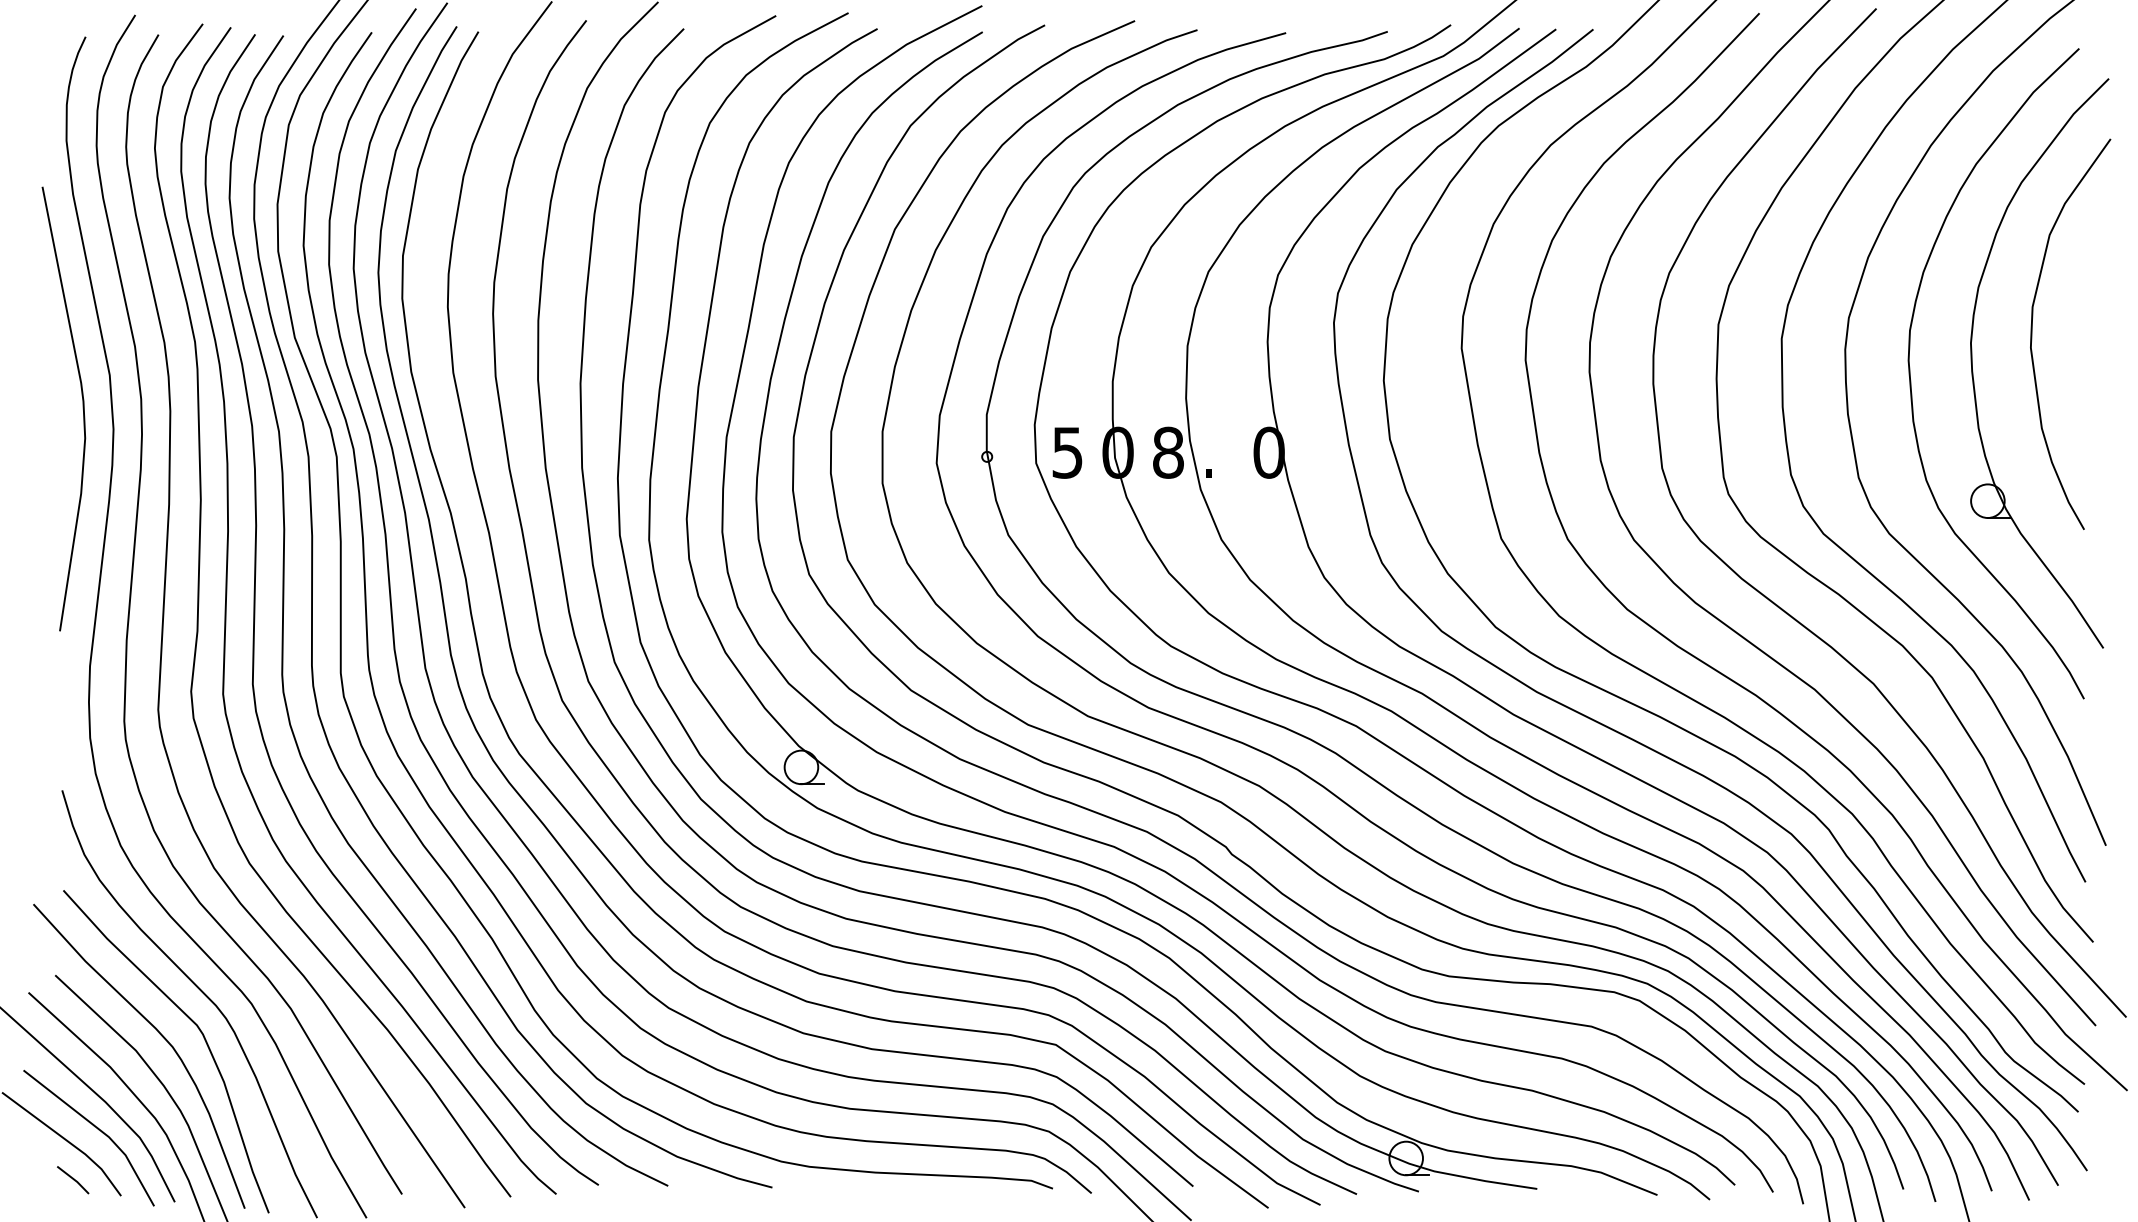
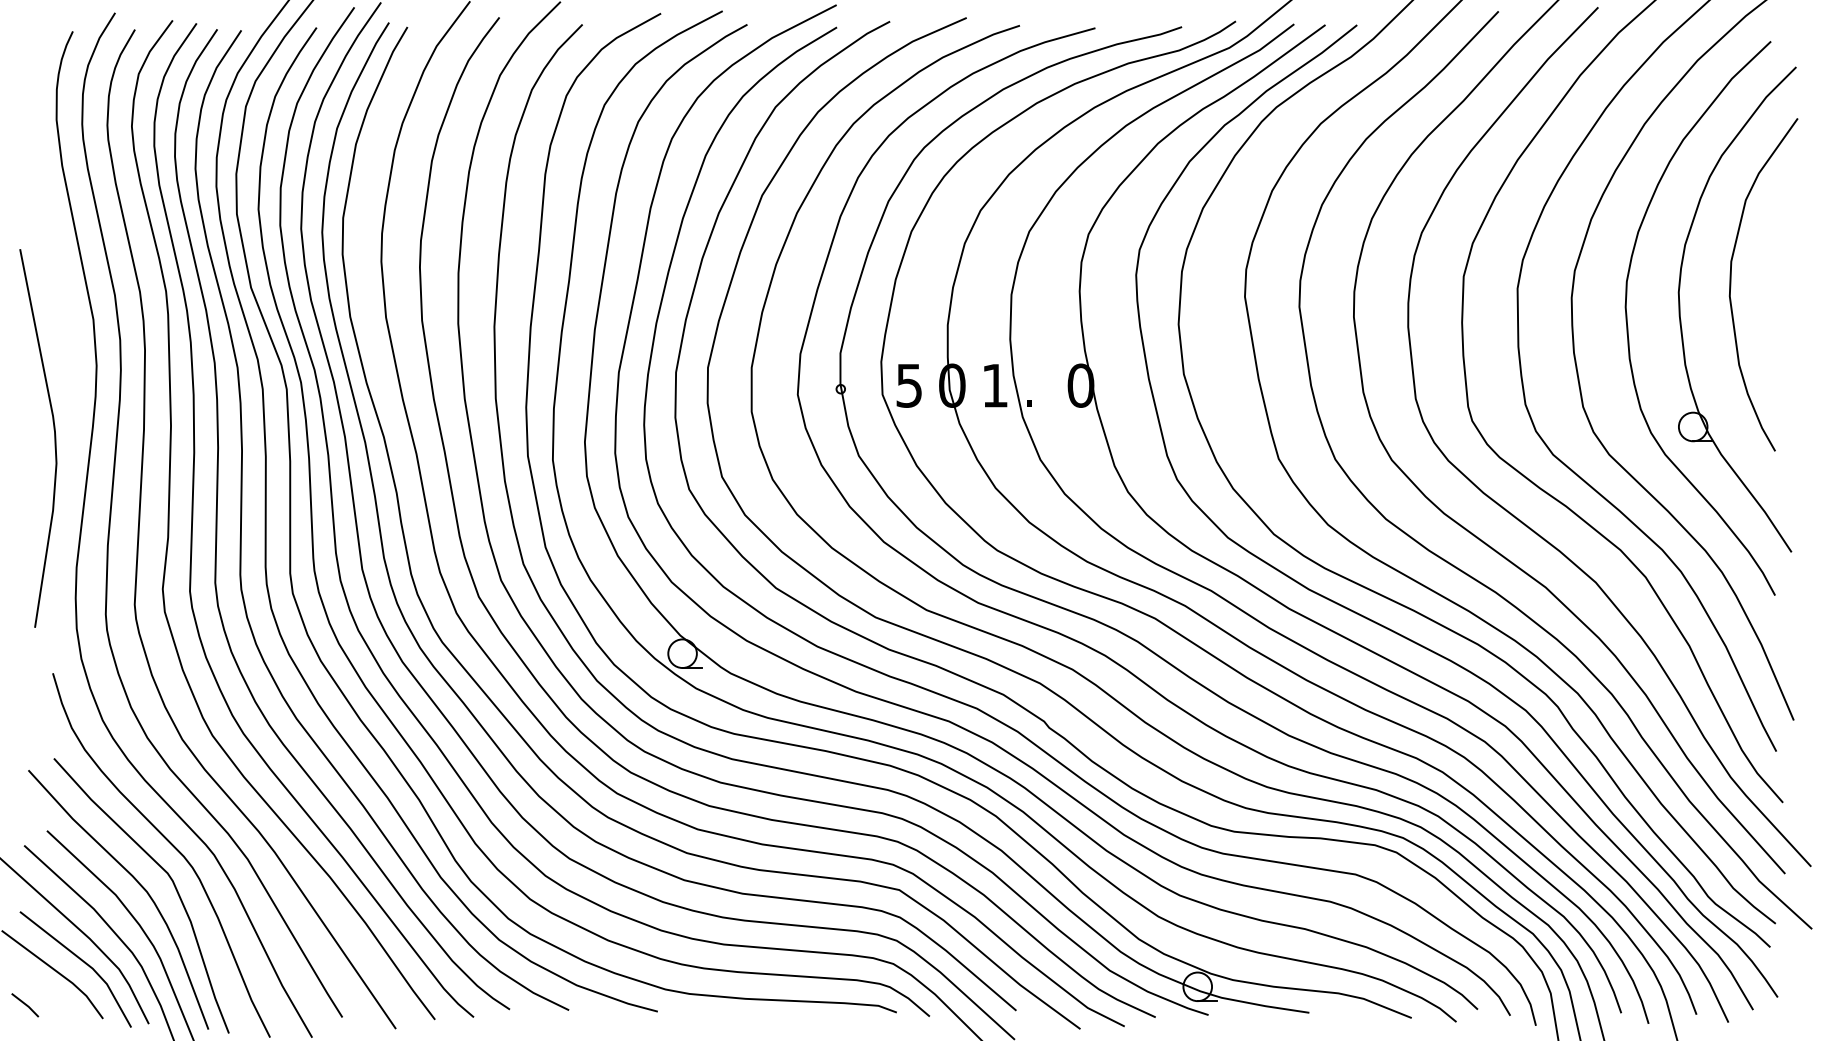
curve: (82, 409) -> (54, 438), moved
text: (1168, 452) -> (995, 385), 8 -> 1
line: (73, 1180) -> (25, 1005), moved

